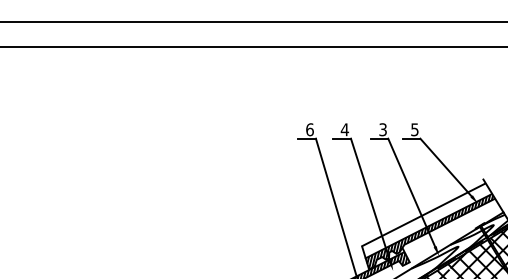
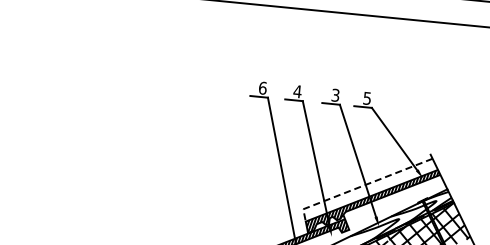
line: (417, 218) -> (361, 187), solid -> dashed

